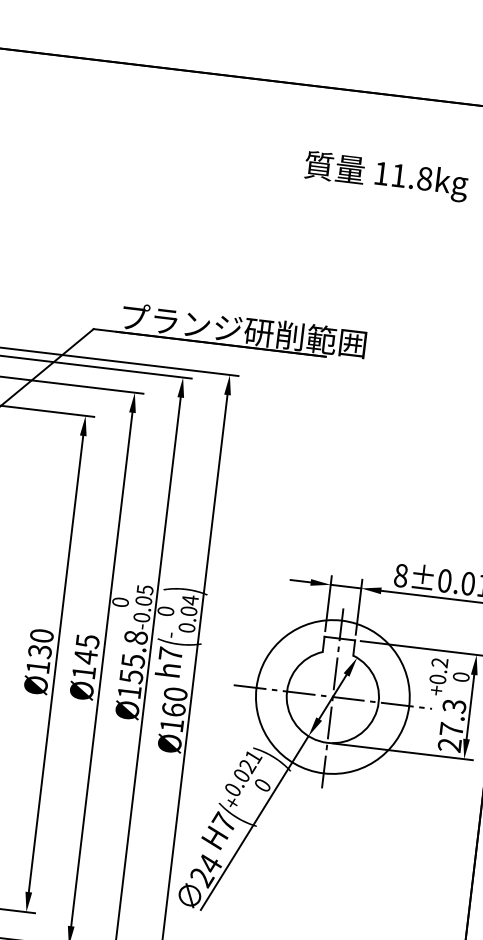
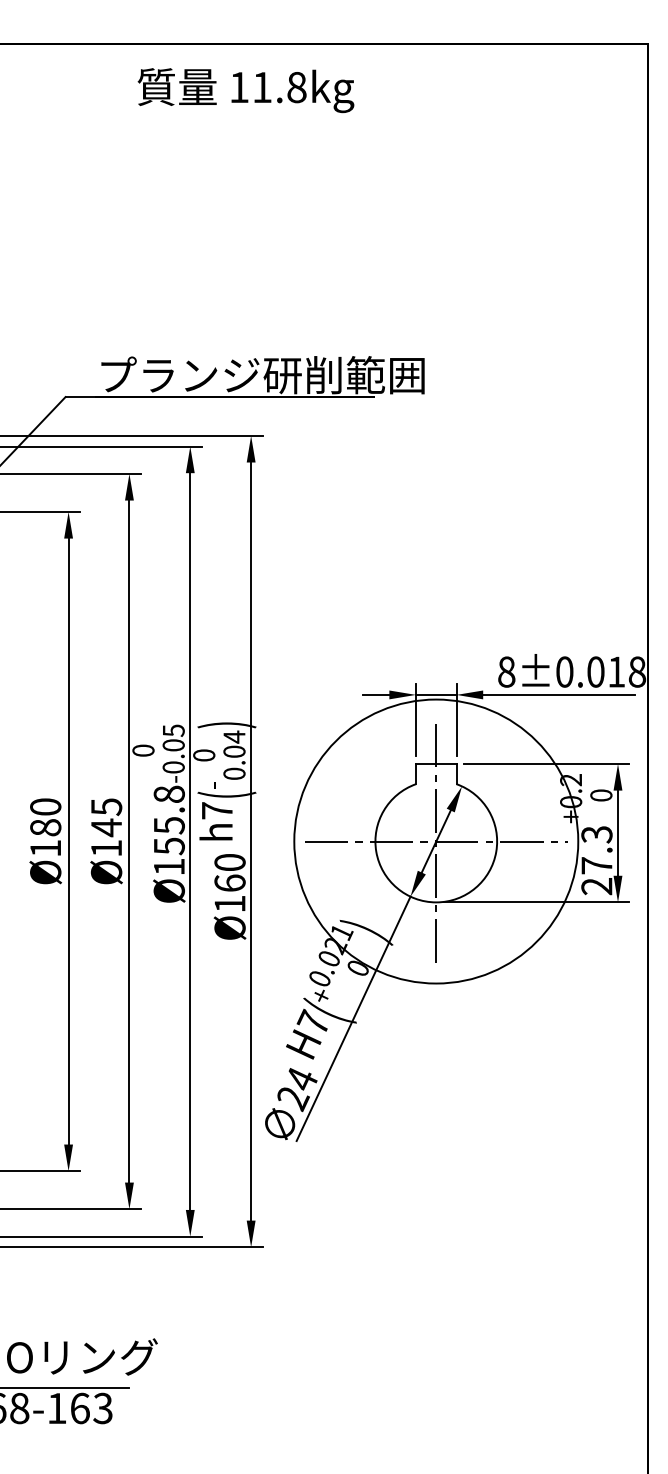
text: (385, 176) -> (245, 90), moved
text: (39, 651) -> (45, 827), Ø130 -> Ø180
circle: (332, 696) -> (435, 841), size x1.4

